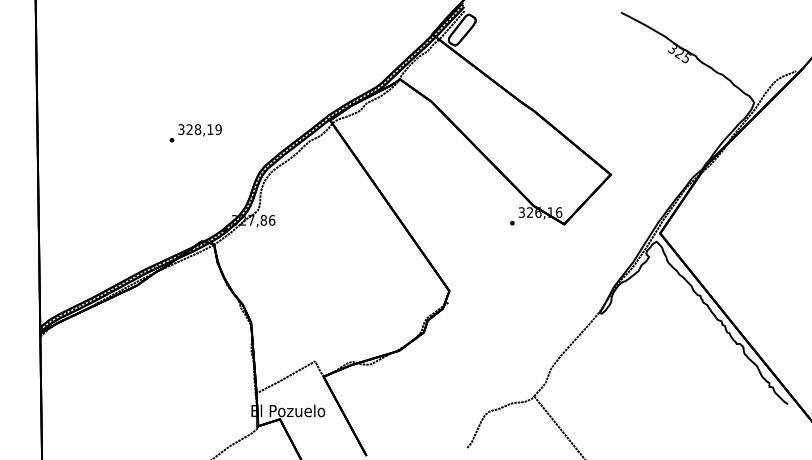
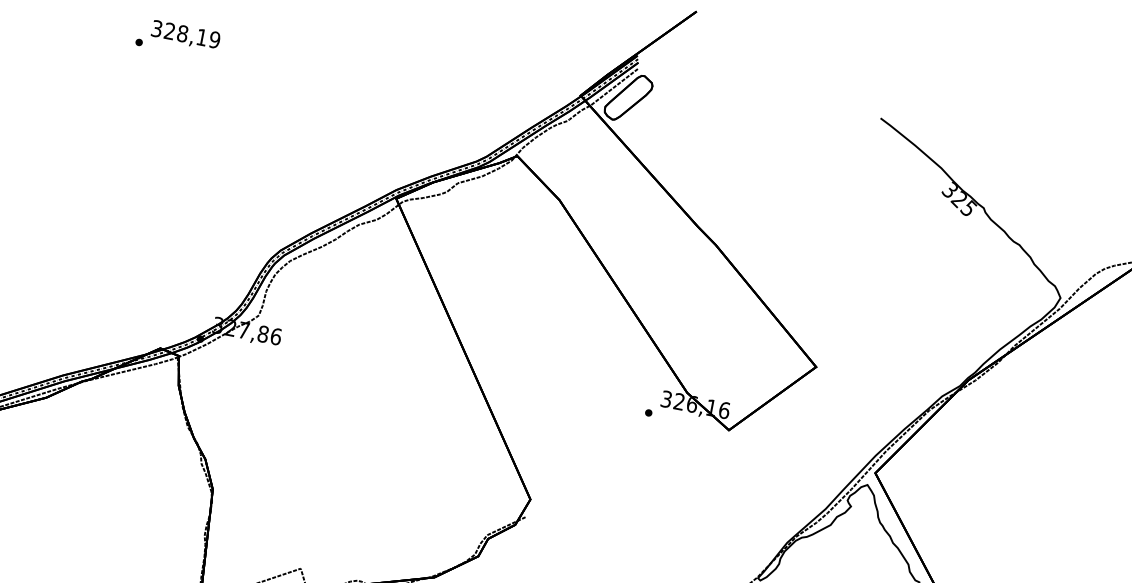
text: (195, 133) -> (177, 39), moved

